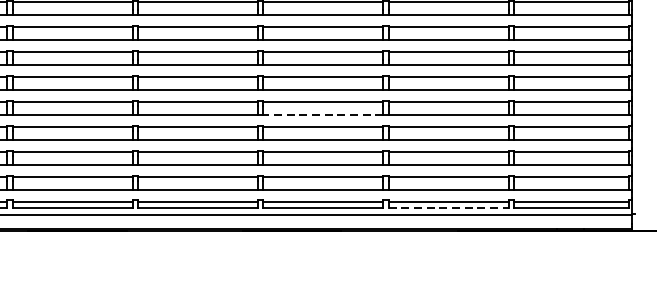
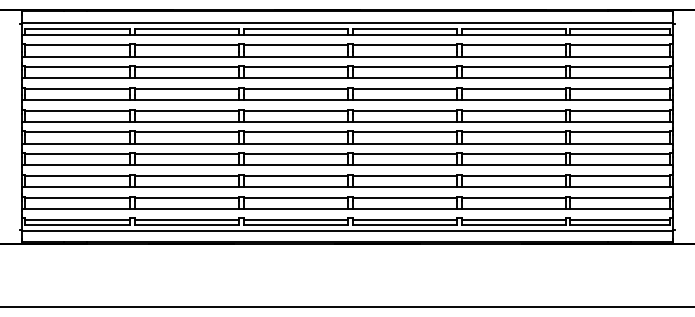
line: (323, 114) -> (404, 143), dashed -> solid
line: (449, 208) -> (514, 224), dashed -> solid

